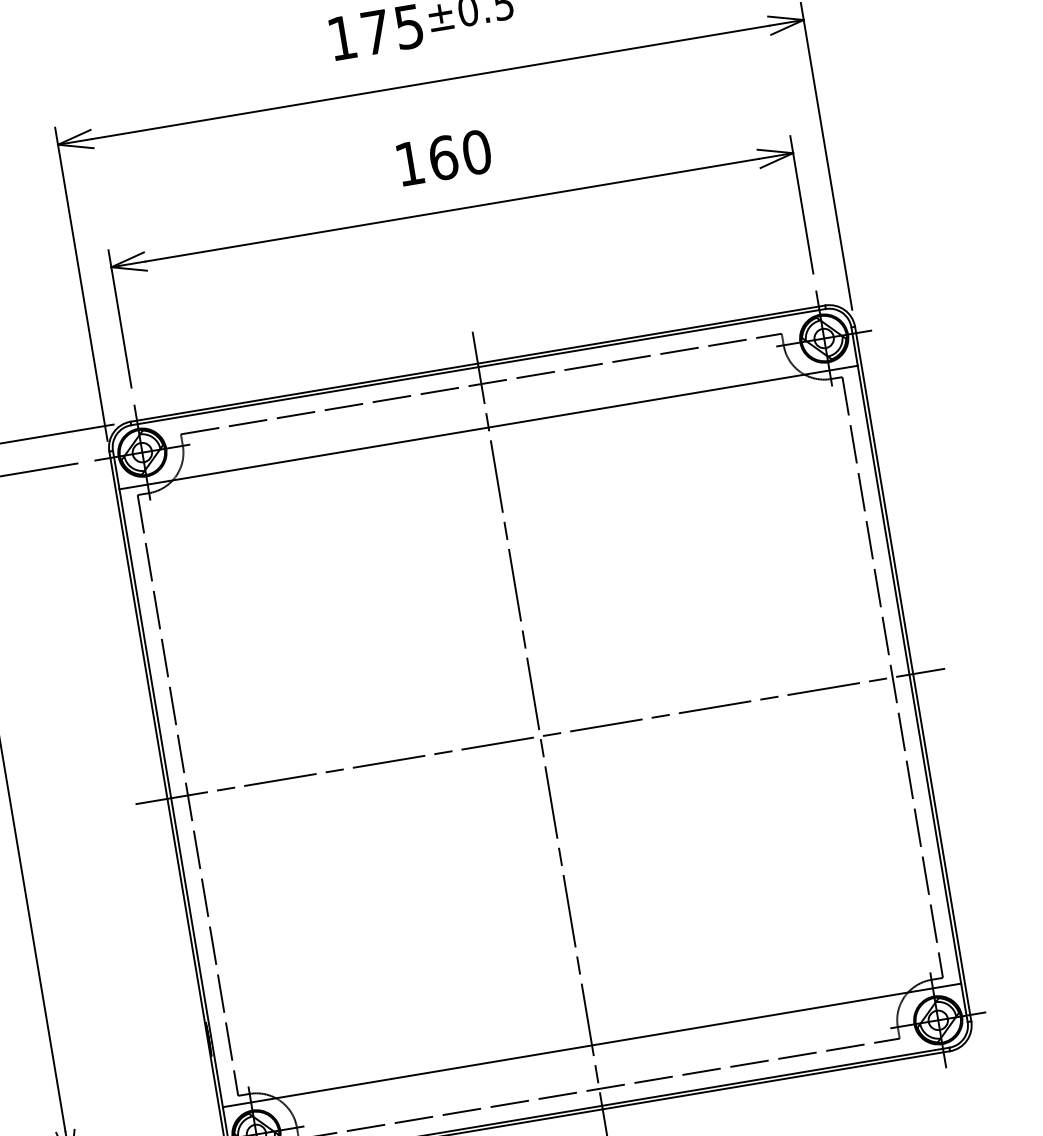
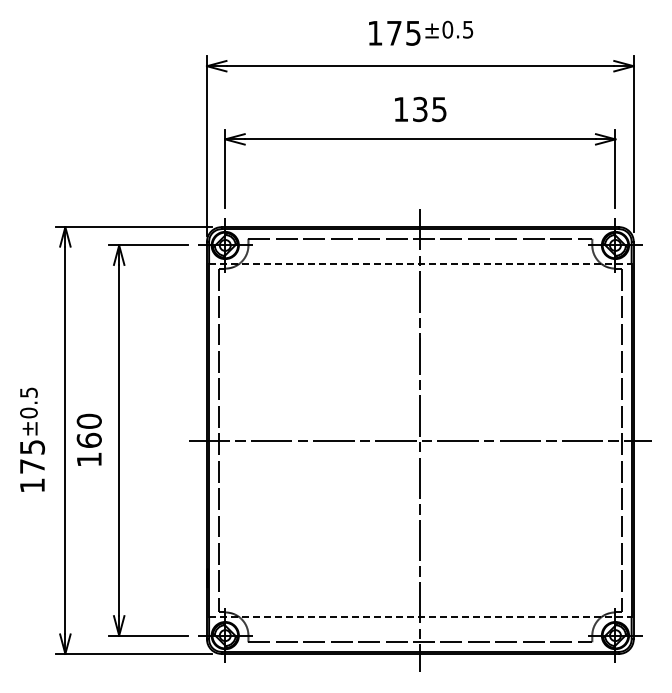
text: (459, 155) -> (429, 109), 160 -> 135
line: (488, 427) -> (420, 263), solid -> dashed
line: (592, 1045) -> (420, 617), solid -> dashed

